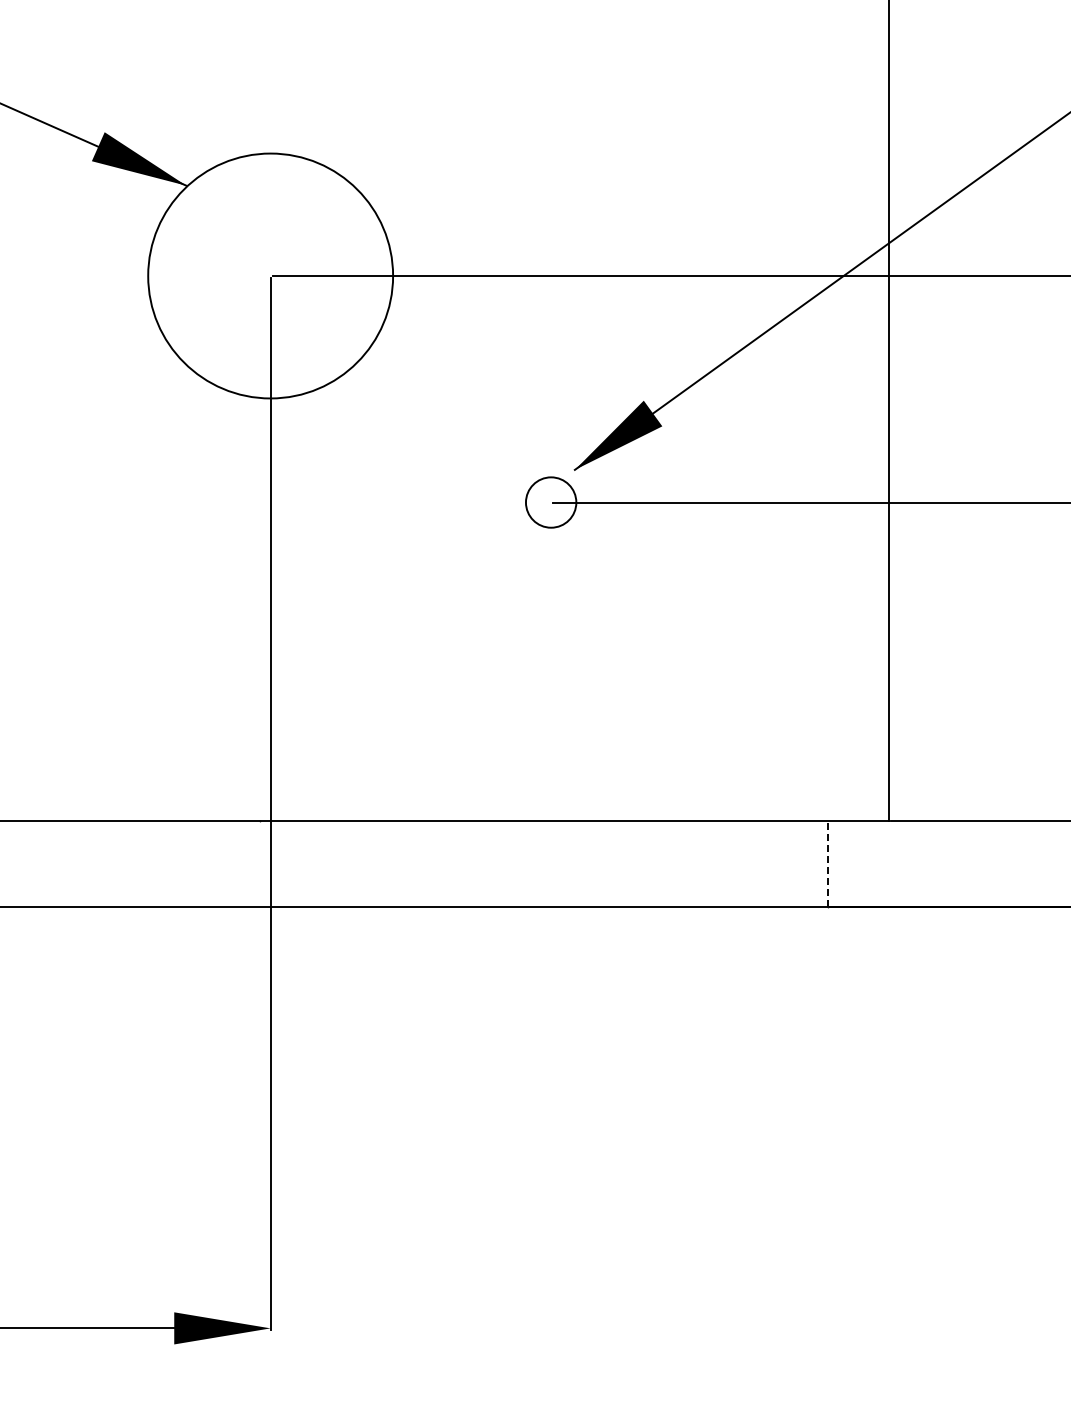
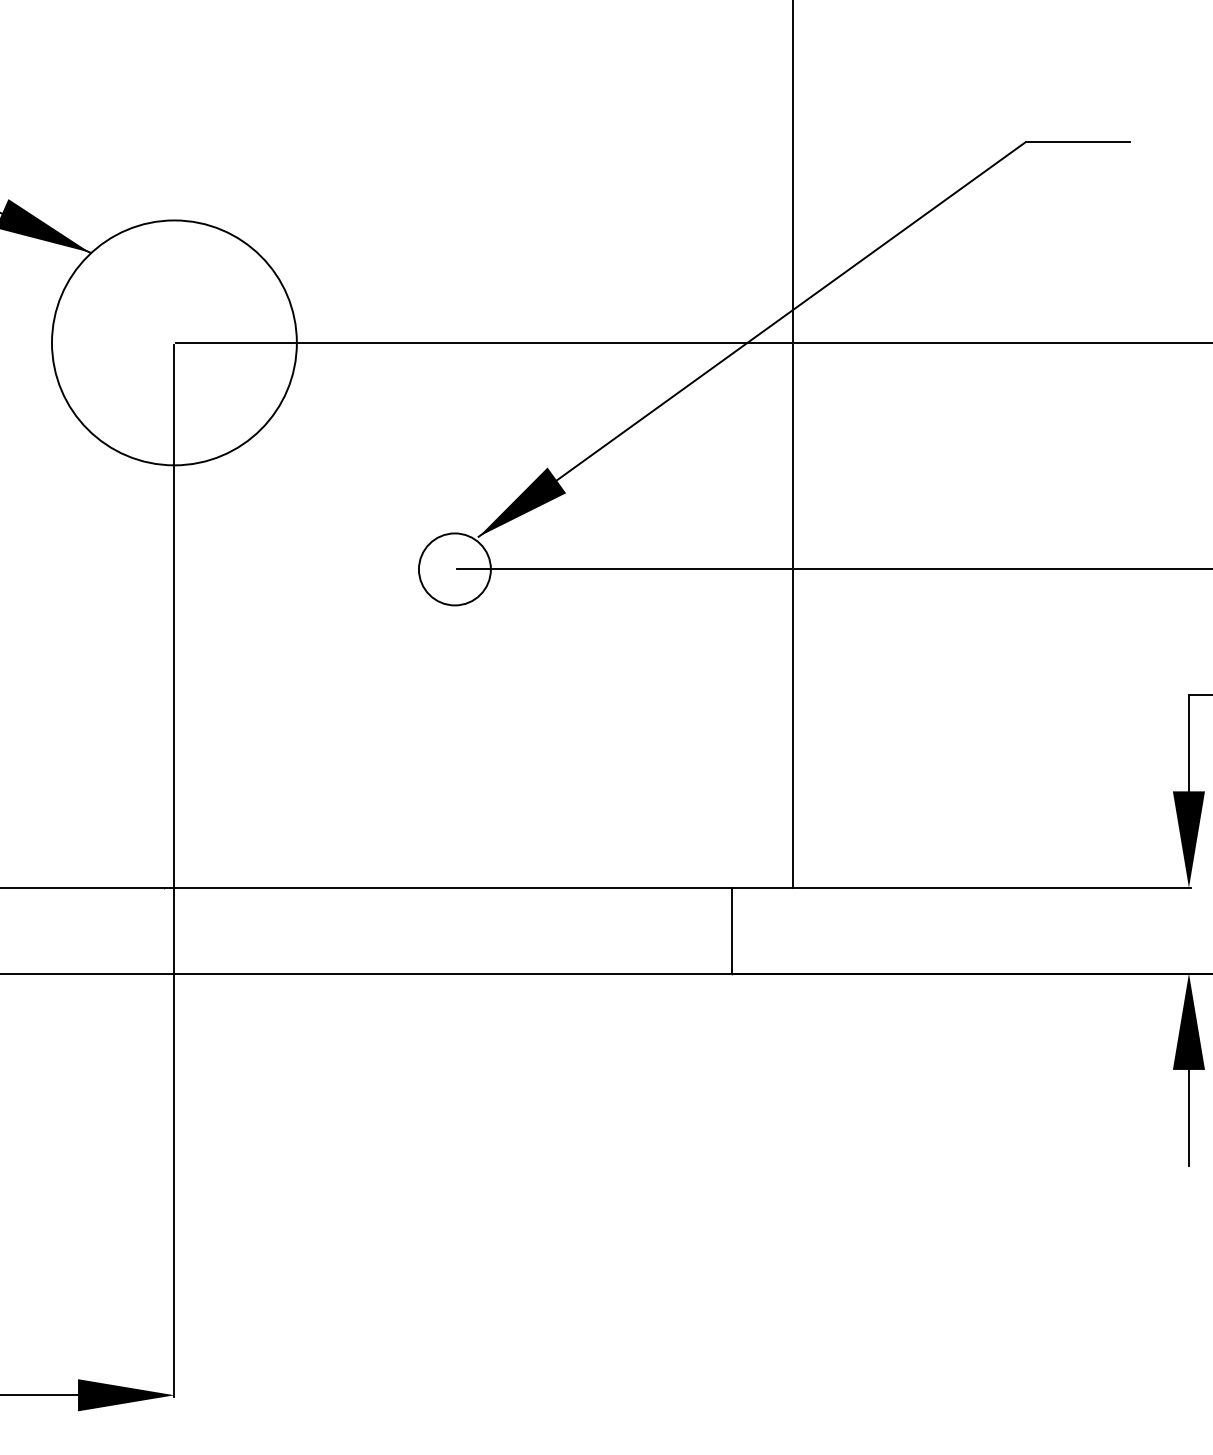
circle: (550, 502) -> (454, 569), size x1.43
line: (827, 863) -> (731, 930), dashed -> solid

